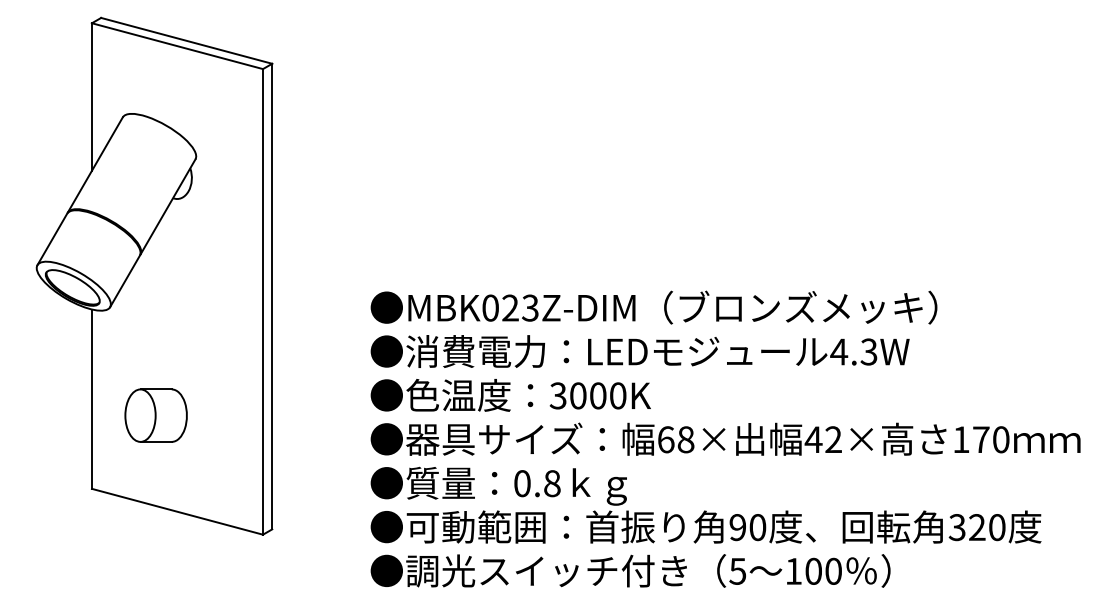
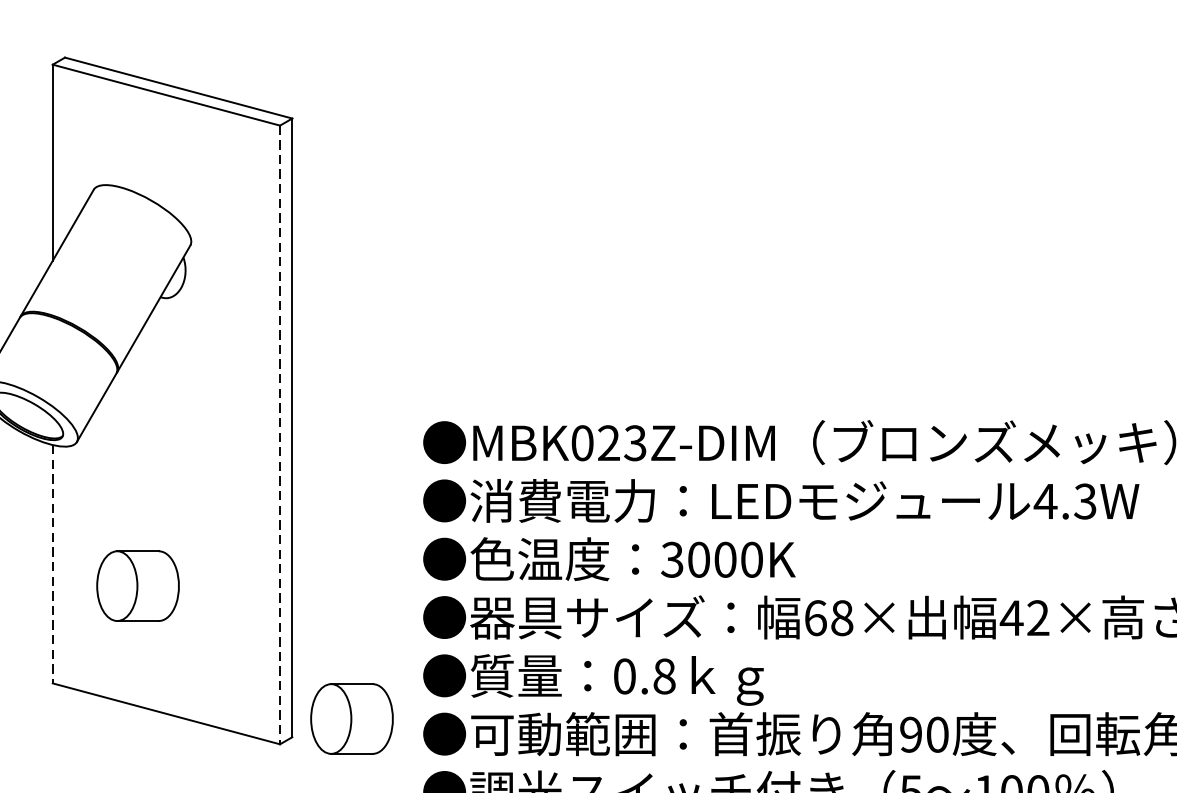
line: (263, 301) -> (280, 434), solid -> dashed
line: (91, 399) -> (52, 564), solid -> dashed
part: (316, 515) -> (351, 718), added

